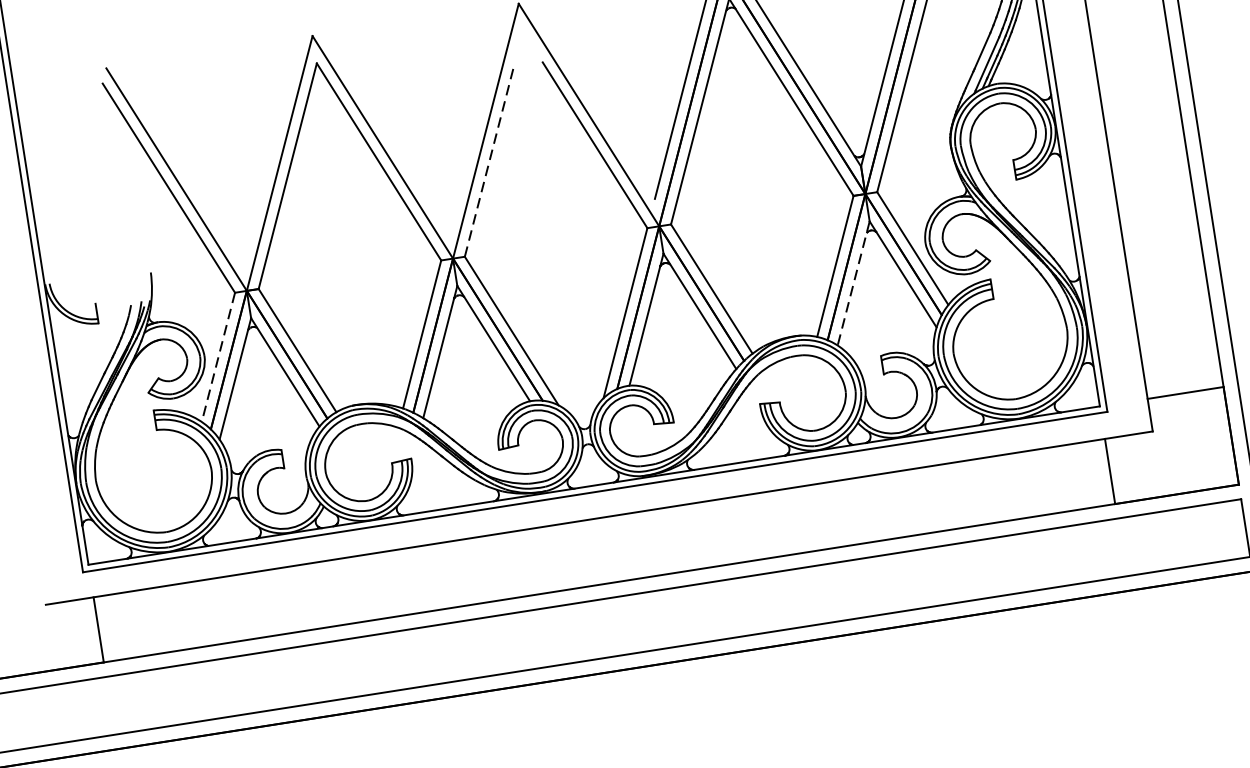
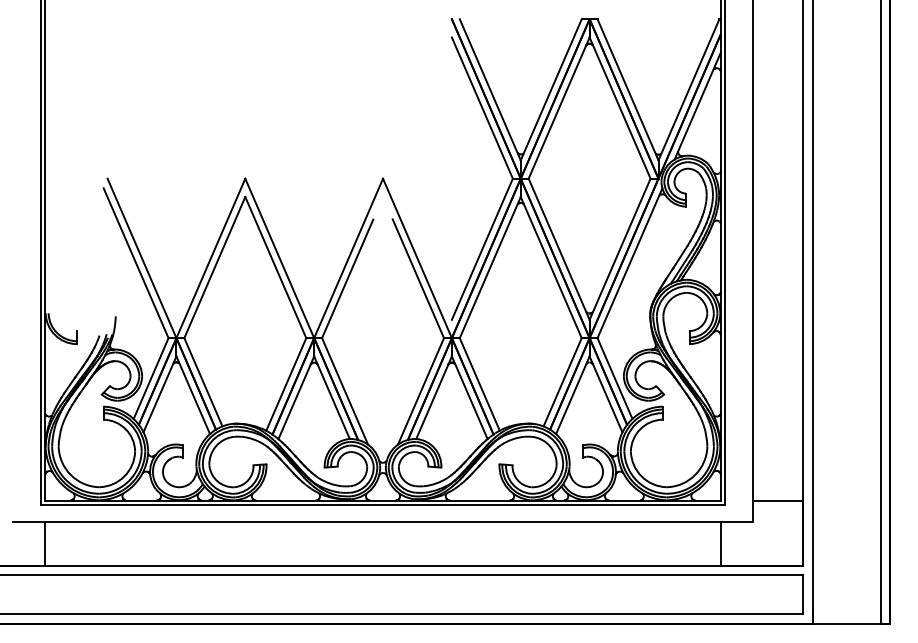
line: (488, 161) -> (347, 278), dashed -> solid
line: (853, 283) -> (572, 395), dashed -> solid
line: (217, 358) -> (150, 379), dashed -> solid

